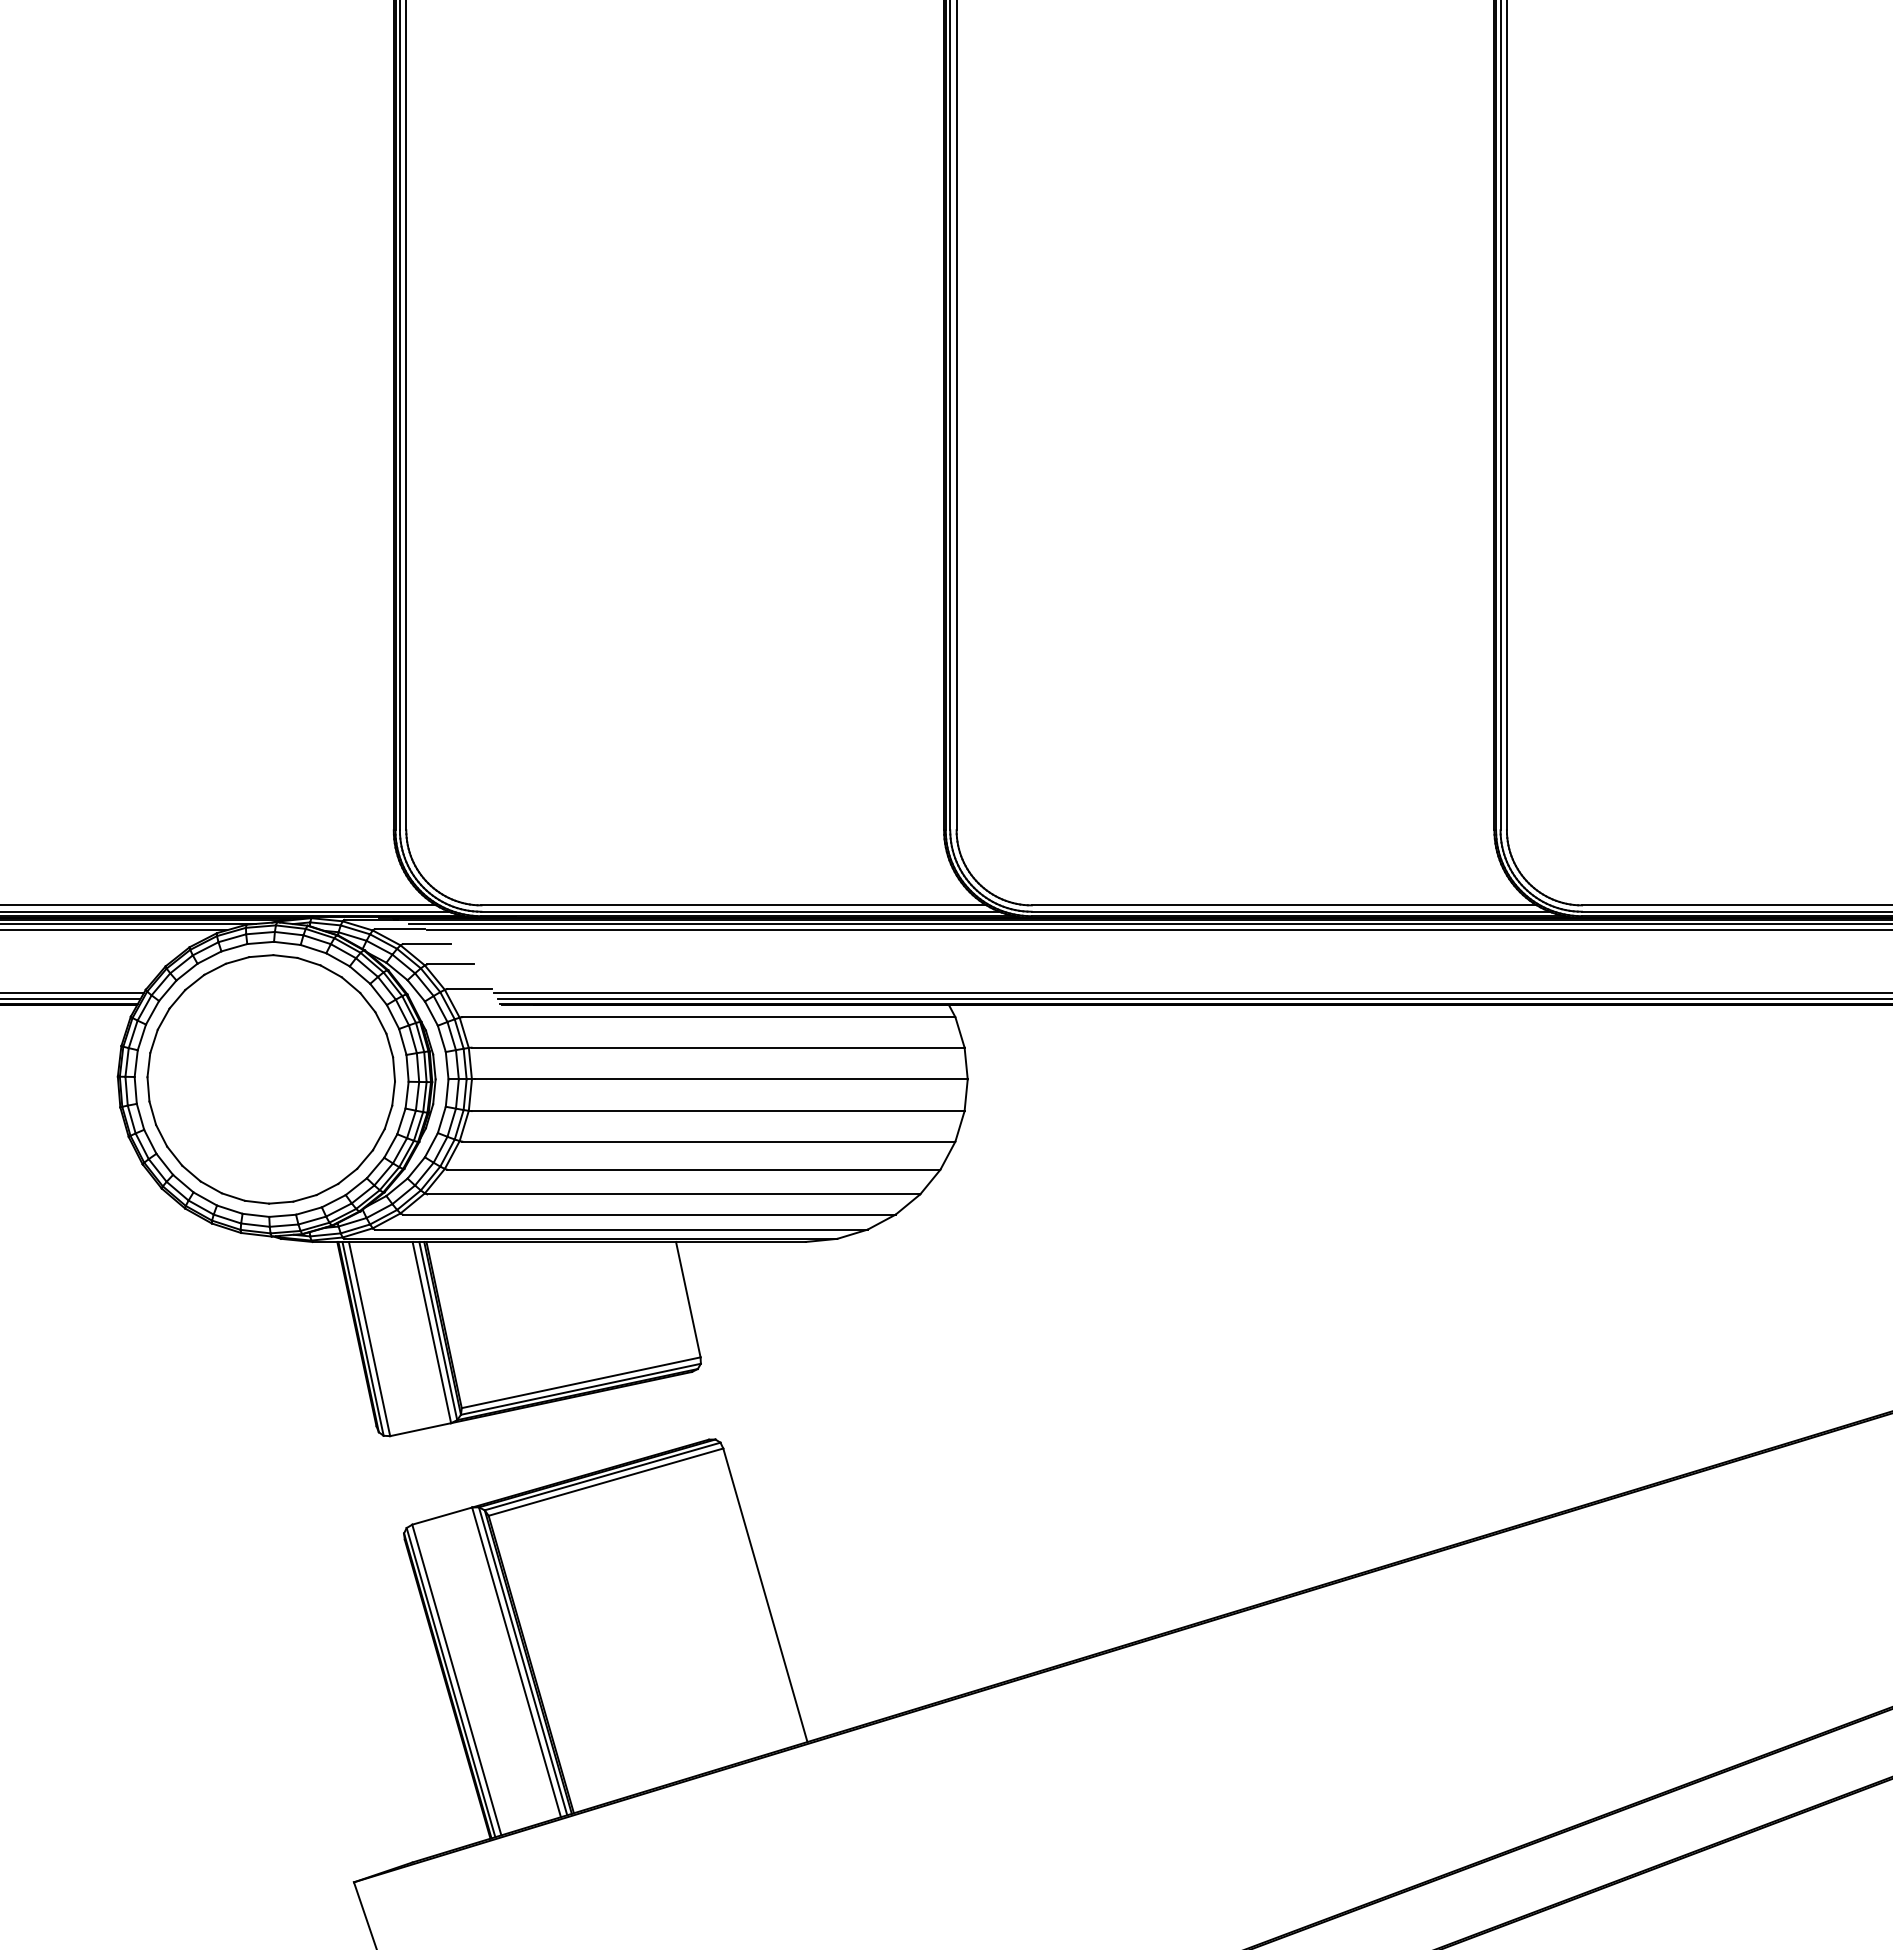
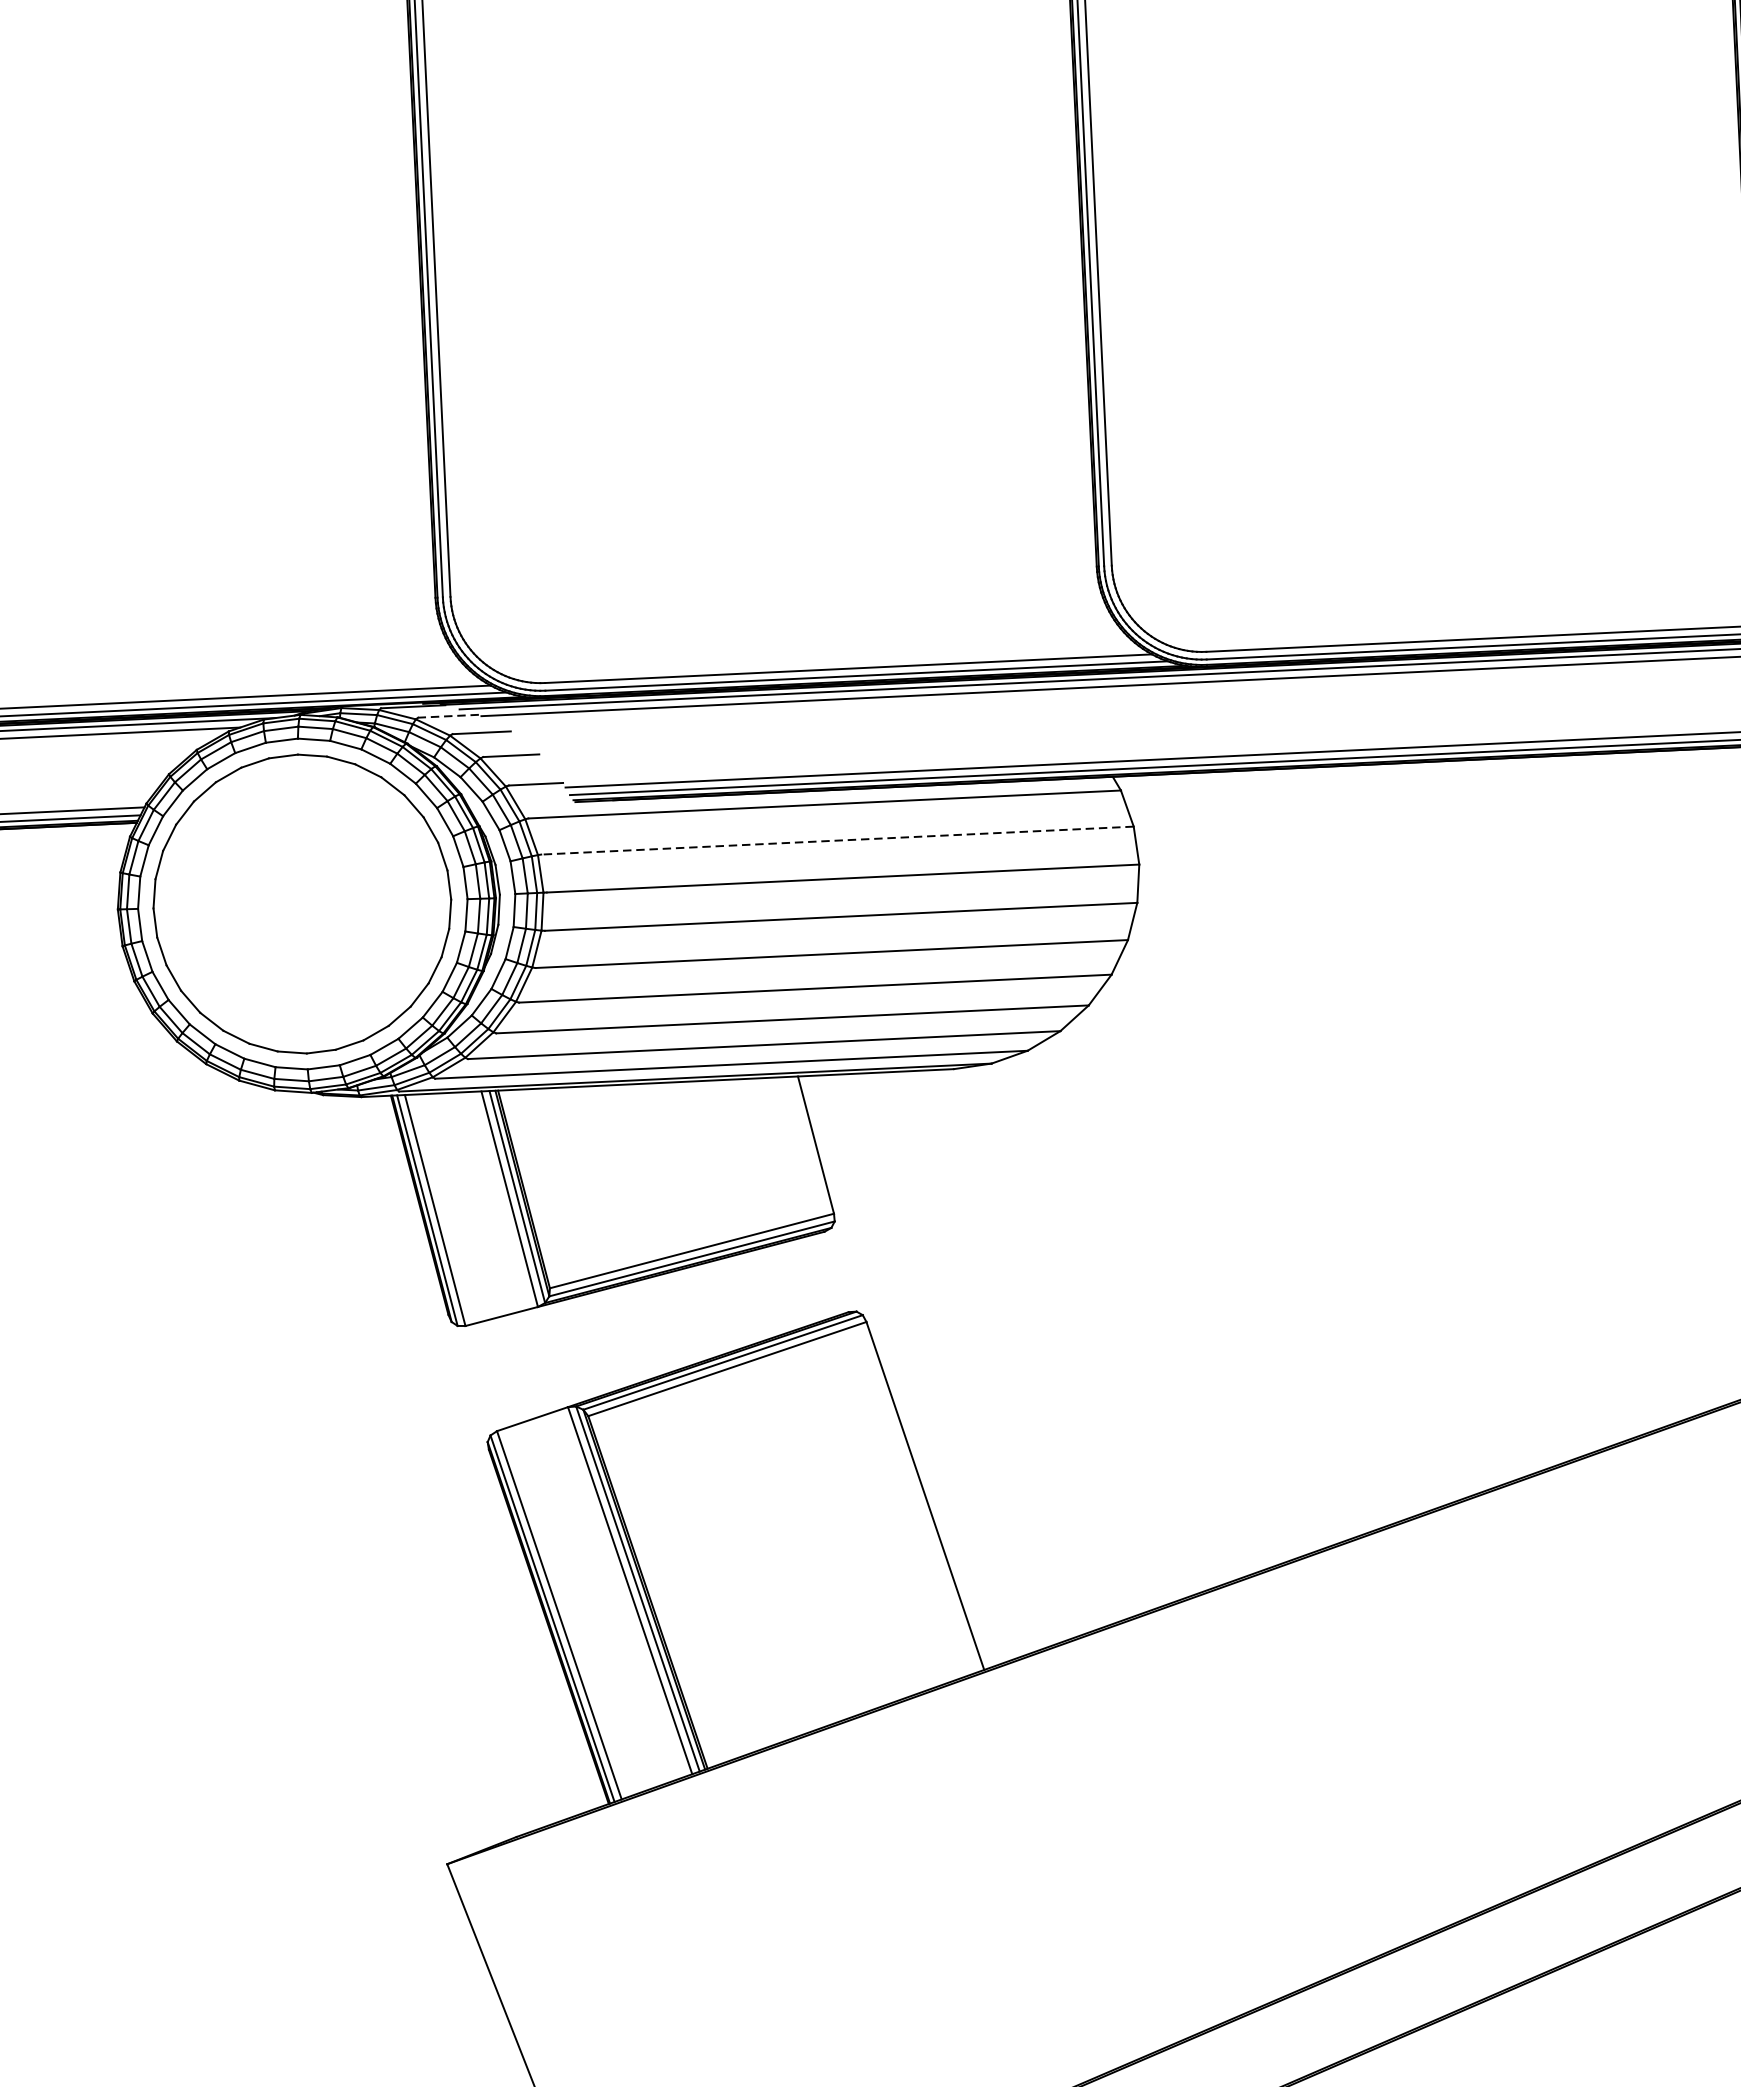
line: (399, 929) -> (447, 716), solid -> dashed
line: (718, 1047) -> (837, 840), solid -> dashed

